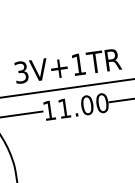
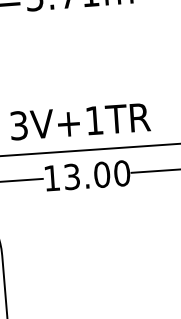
text: (64, 108) -> (72, 176), 11.00 -> 13.00

